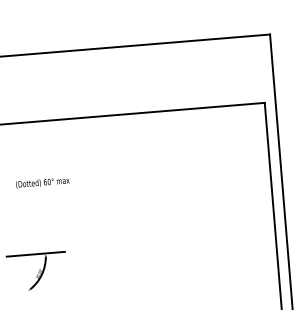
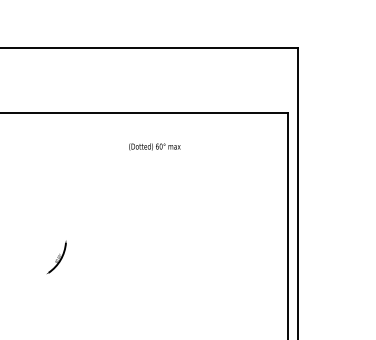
text: (42, 182) -> (154, 146), moved
line: (35, 253) -> (56, 239), removed

